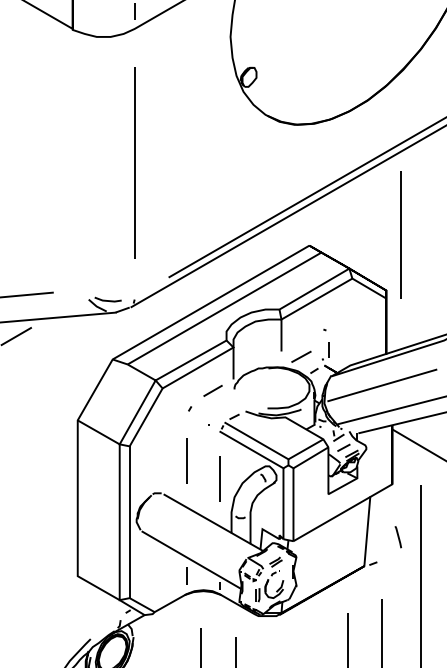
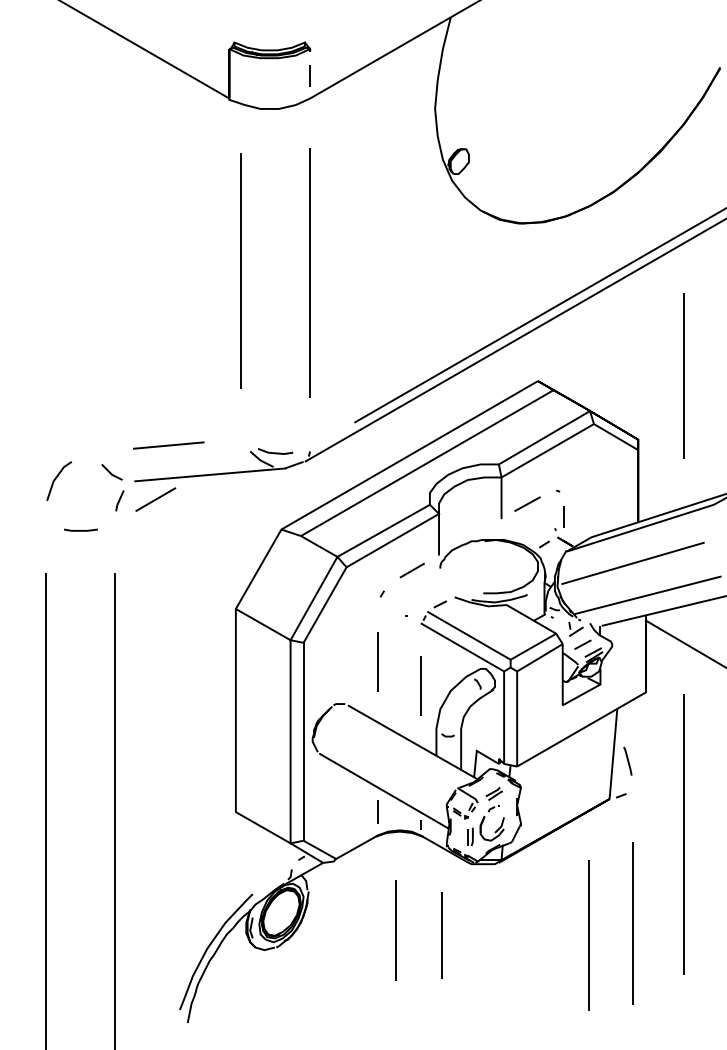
line: (81, 160) -> (240, 270), added
line: (400, 234) -> (683, 375), moved
line: (301, 356) -> (527, 503), moved
line: (398, 536) -> (627, 760), moved

